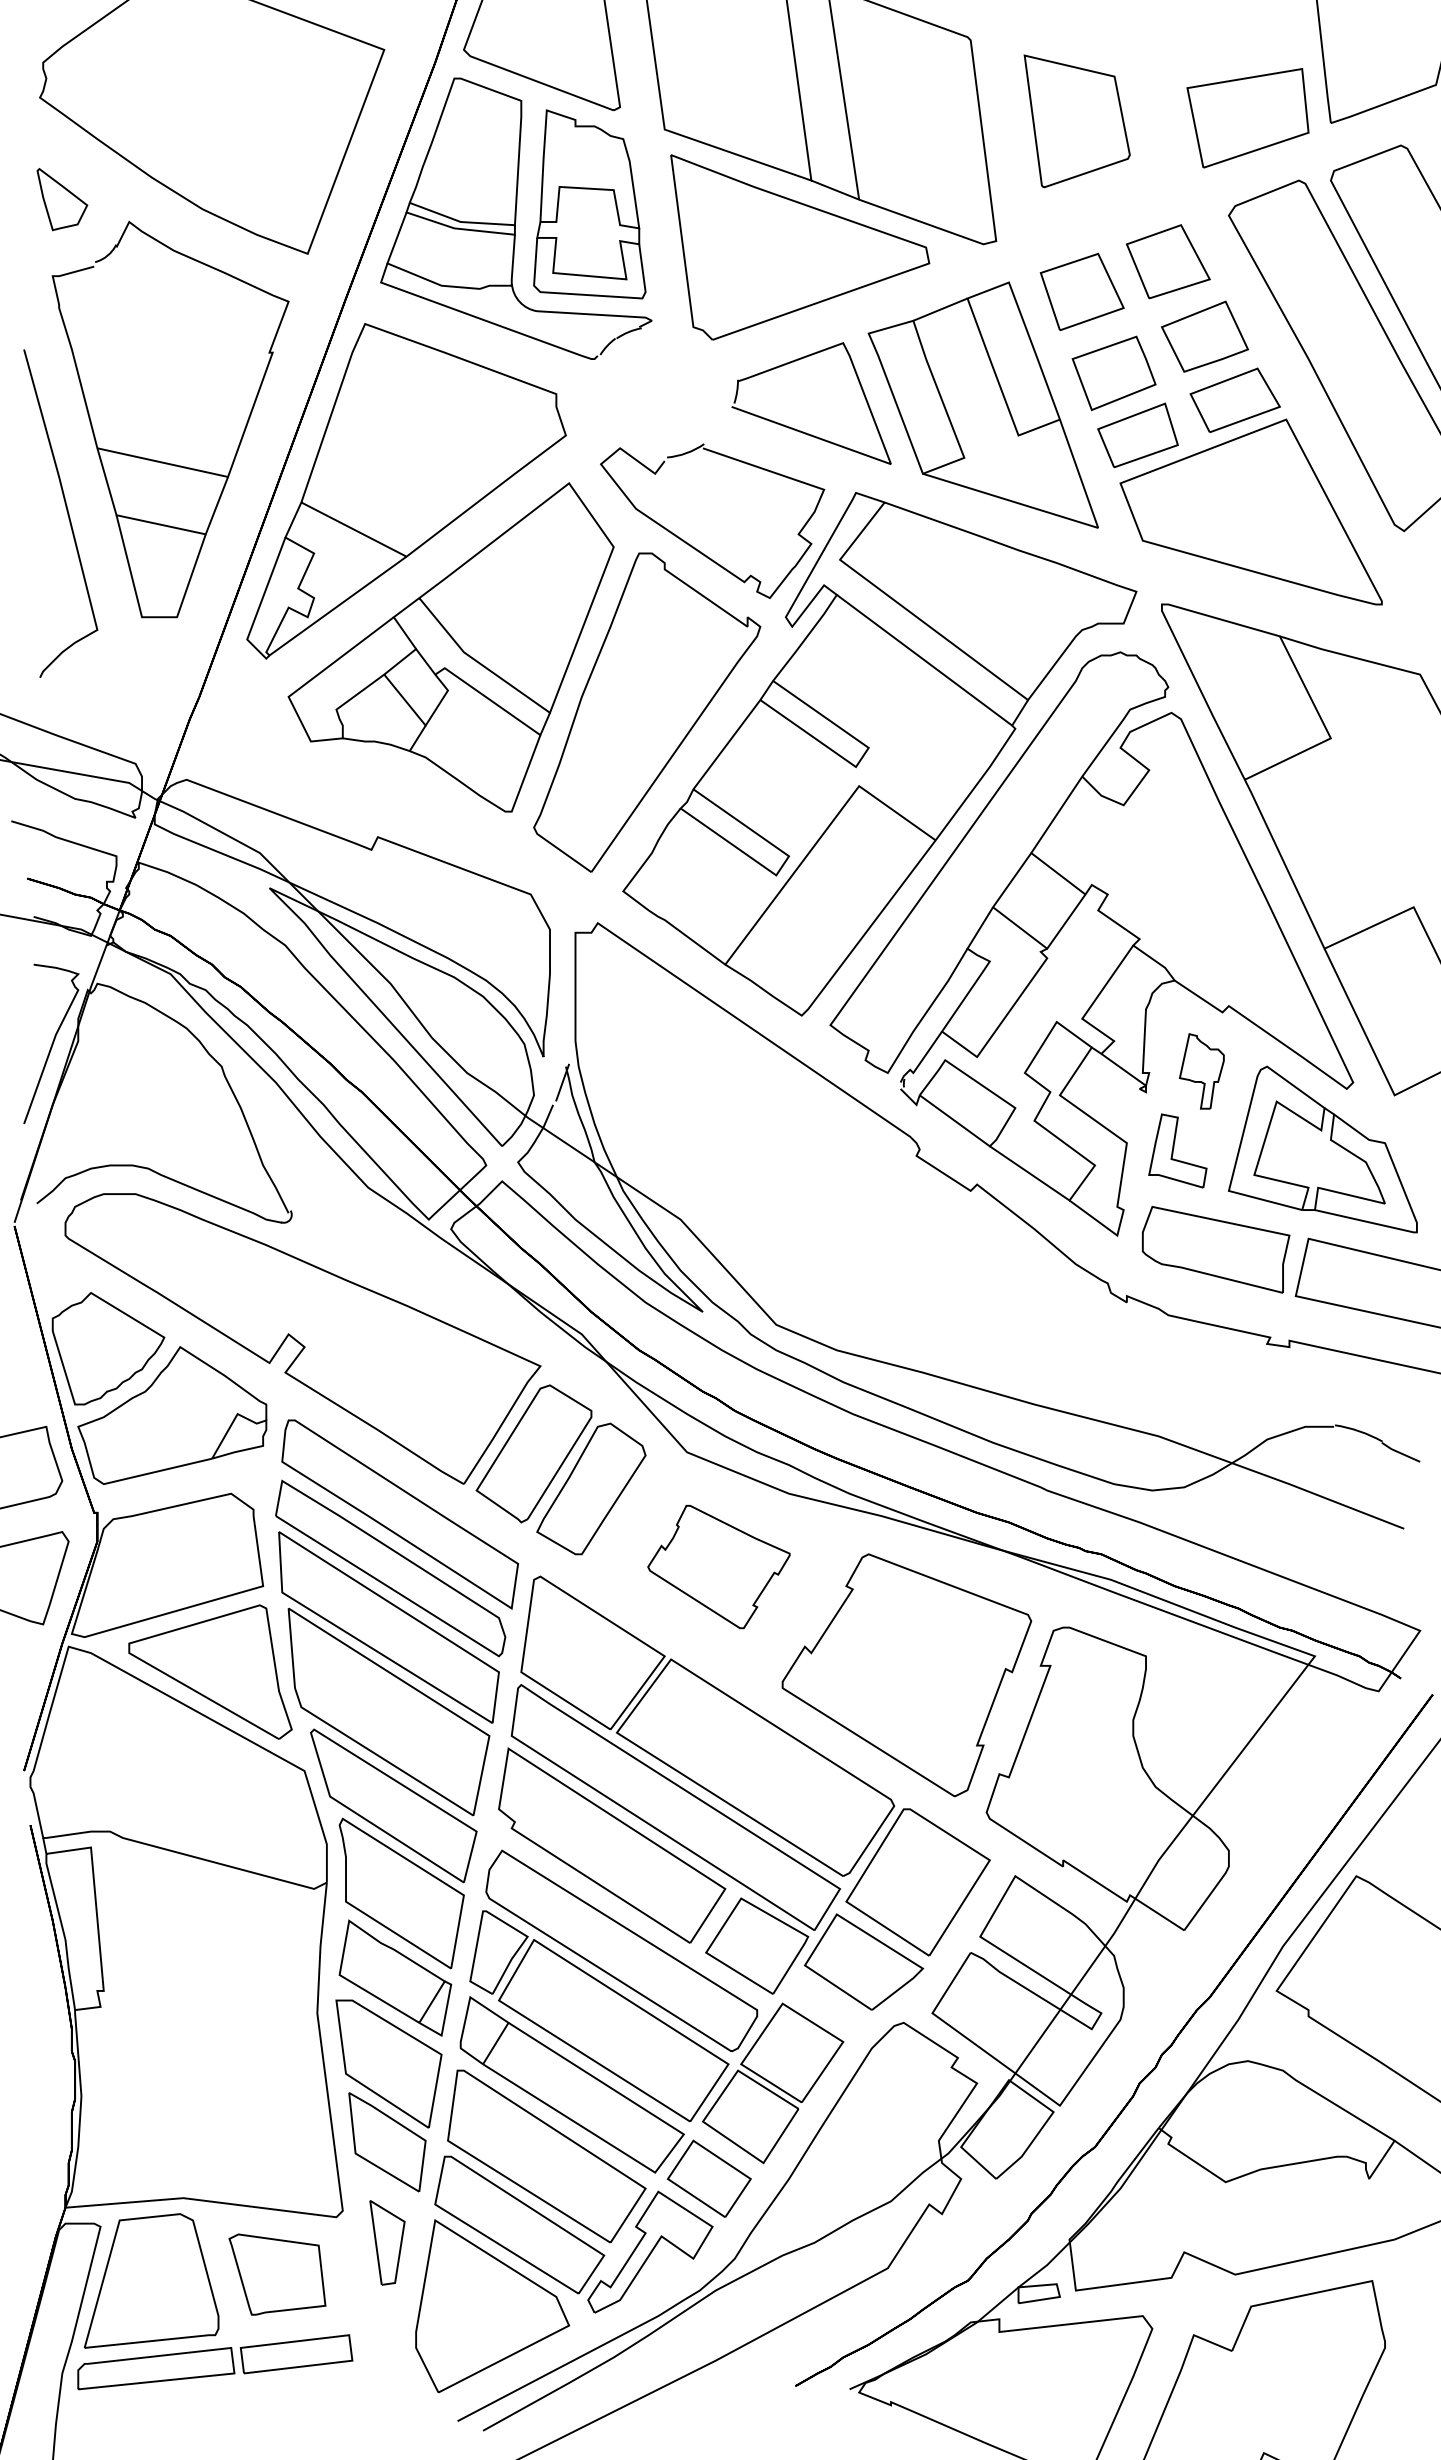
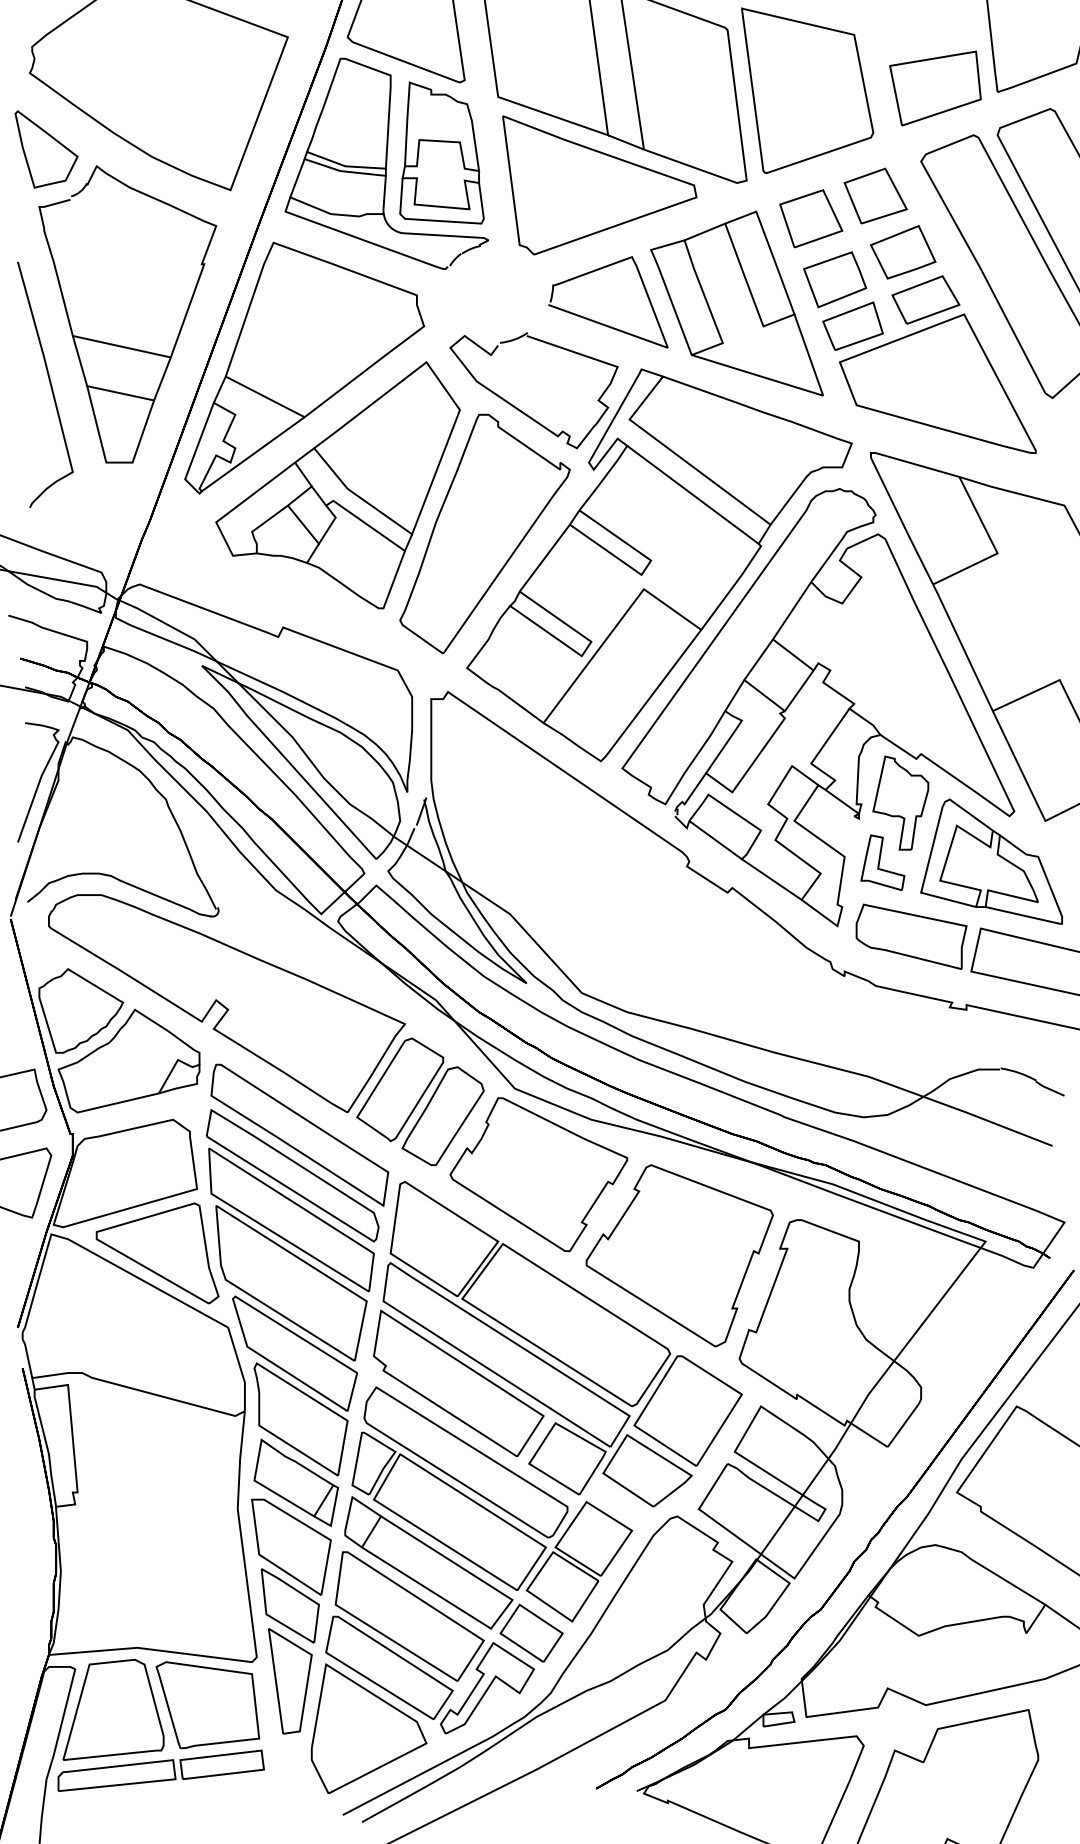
part: (1076, 121) -> (806, 90), size x1.67
part: (62, 199) -> (46, 149), size x1.67
part: (1201, 1071) -> (900, 803), size x1.67
part: (718, 1566) -> (538, 1174), size x1.67
part: (387, 2242) -> (290, 1681), size x1.67
part: (277, 2274) -> (207, 1705), size x1.43

